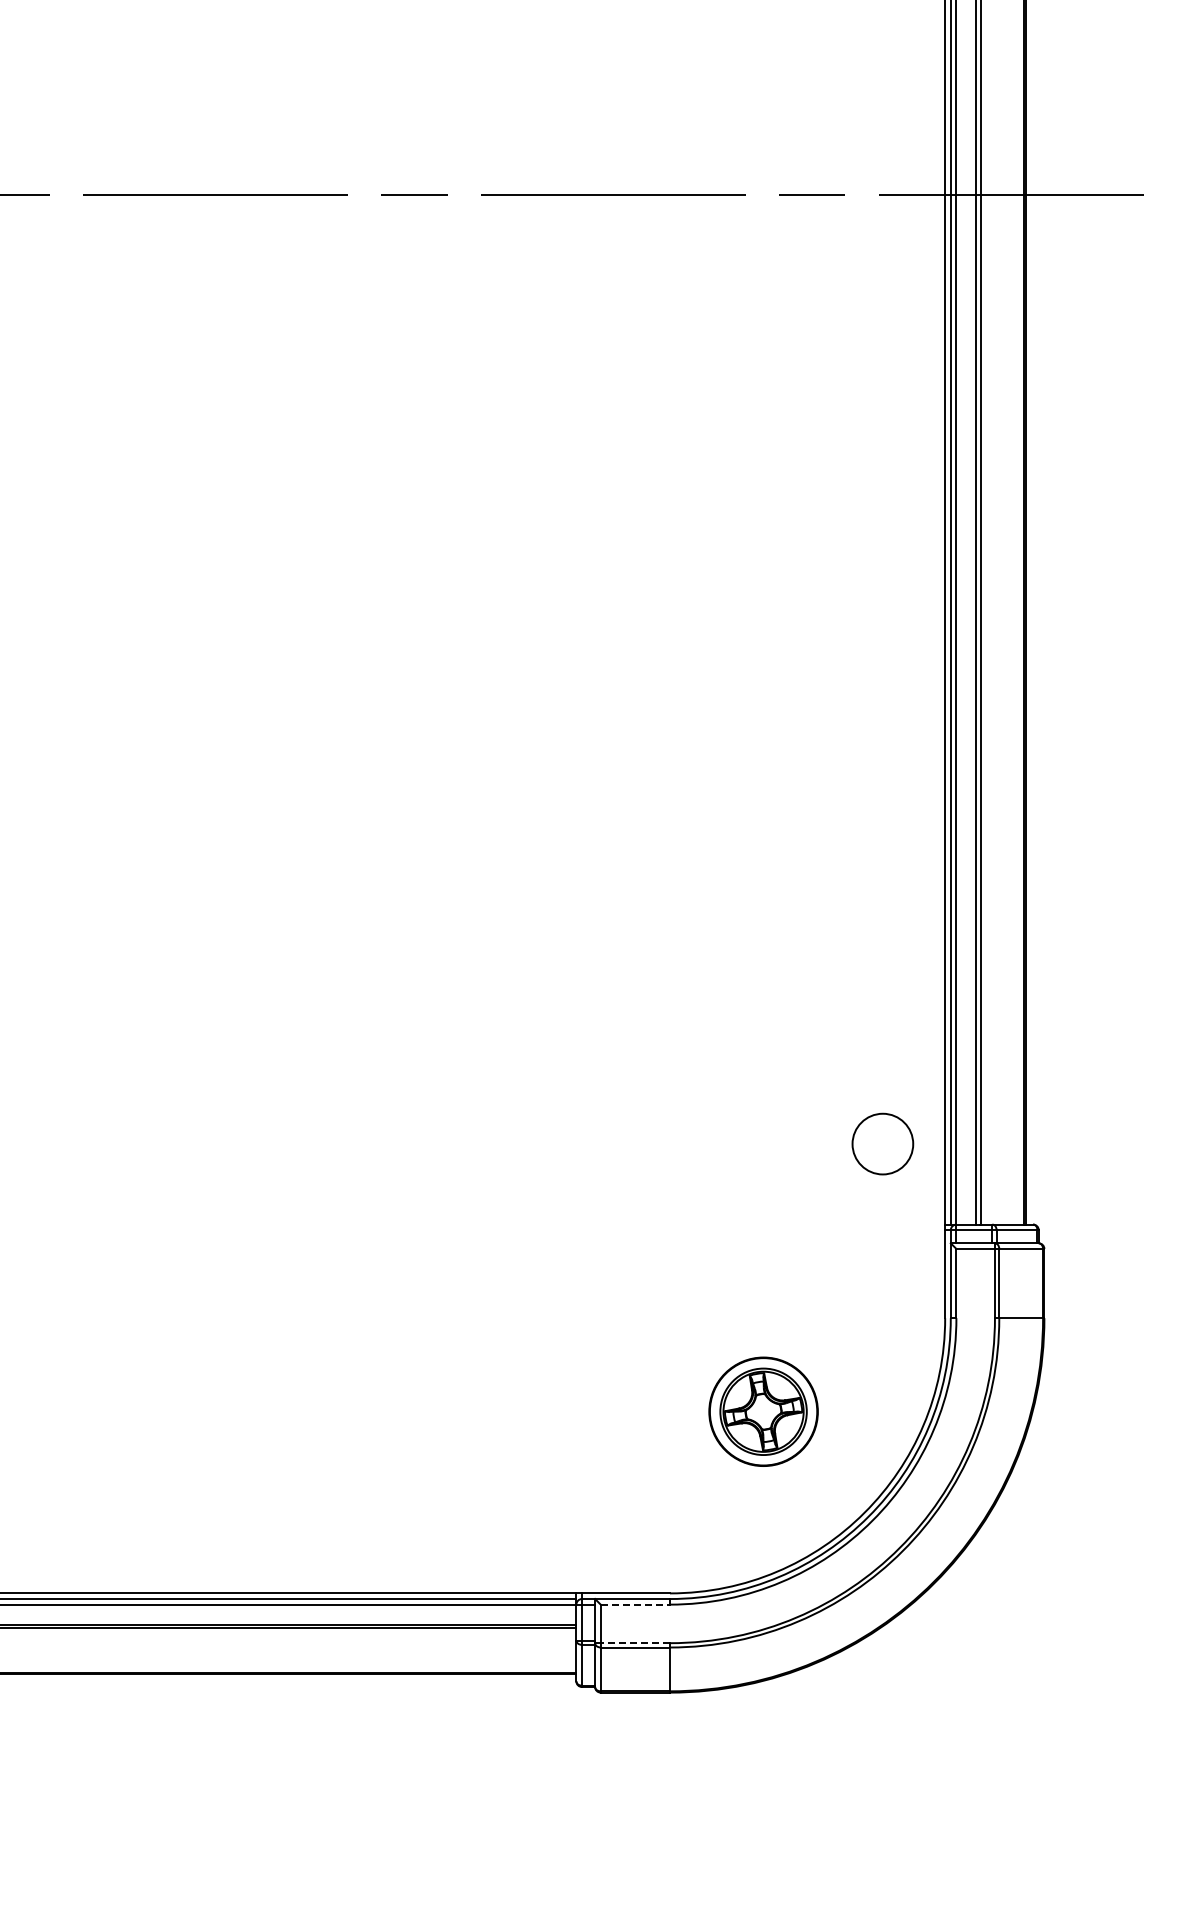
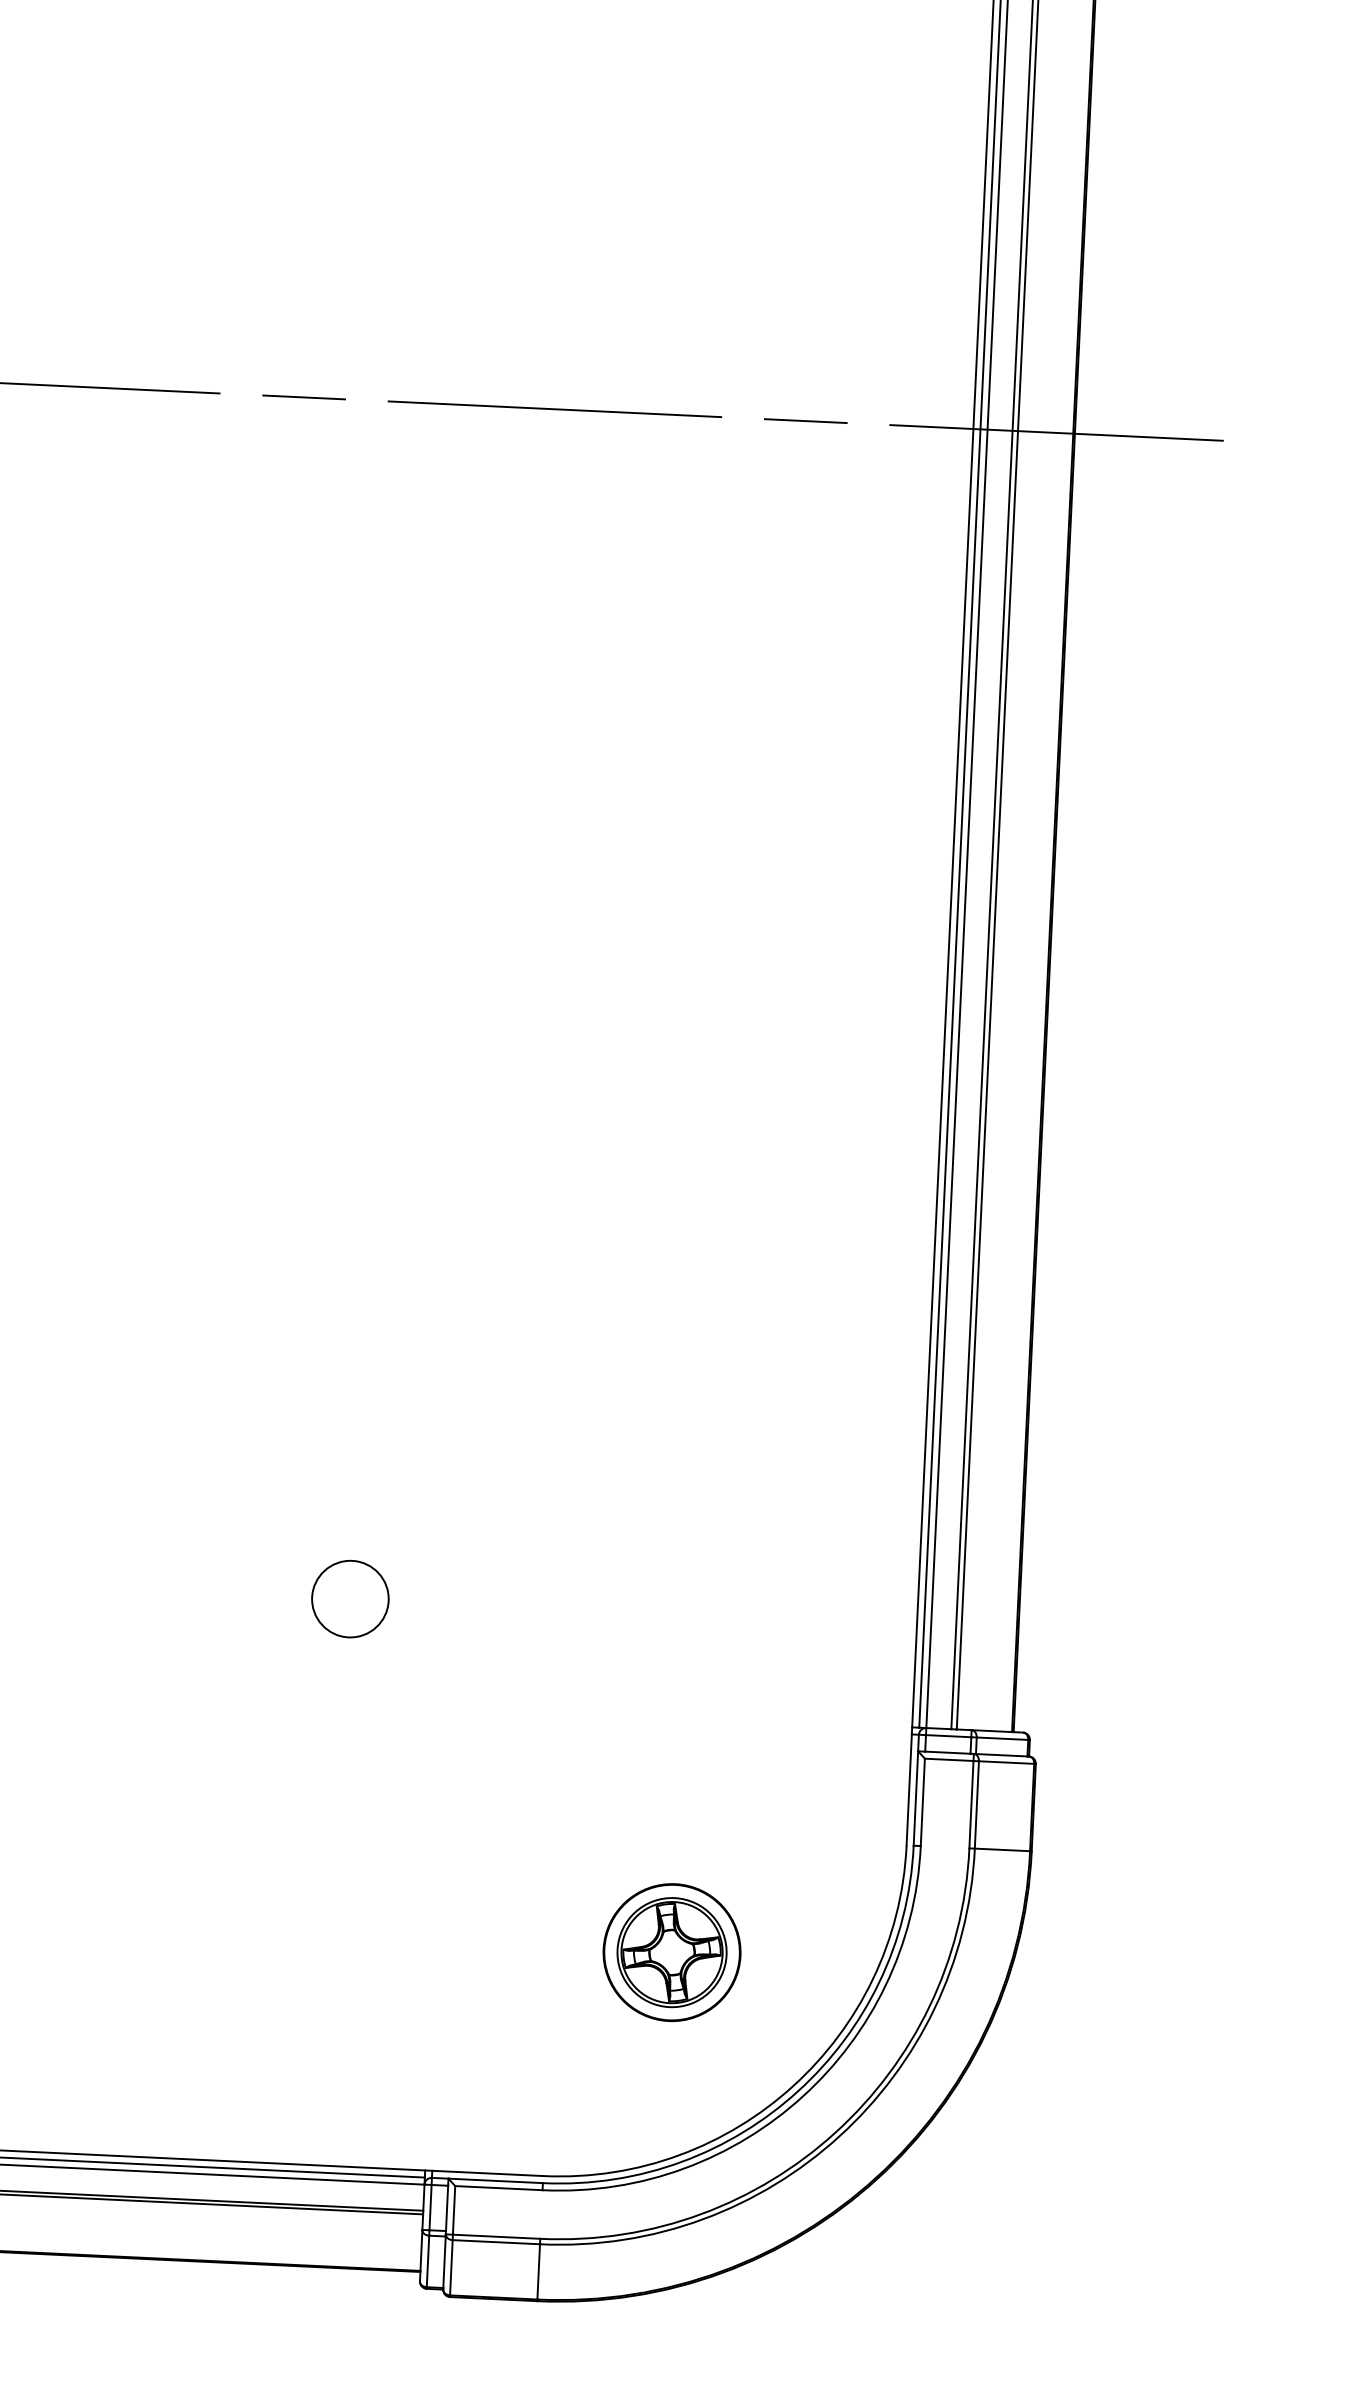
circle: (882, 1143) -> (349, 1598), moved
line: (635, 1604) -> (499, 2187), dashed -> solid
line: (635, 1643) -> (496, 2237), dashed -> solid

